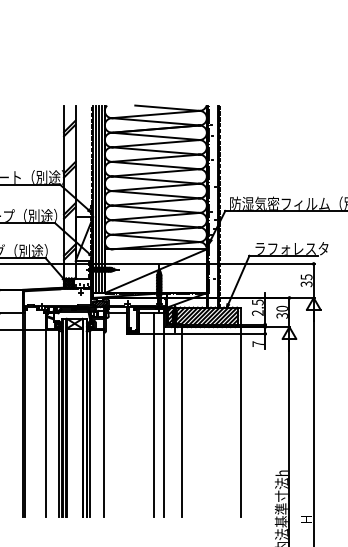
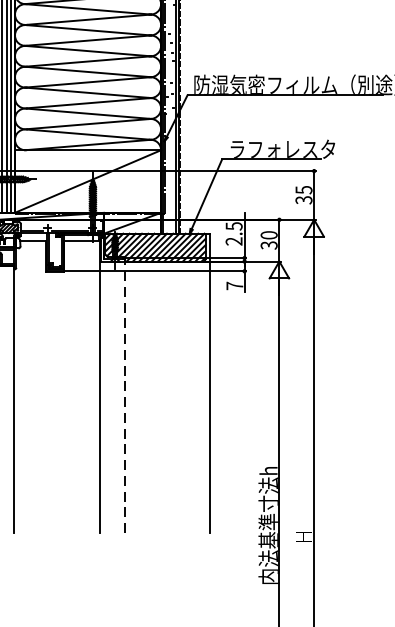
line: (153, 414) -> (84, 386), removed
line: (181, 421) -> (124, 396), solid -> dashed

